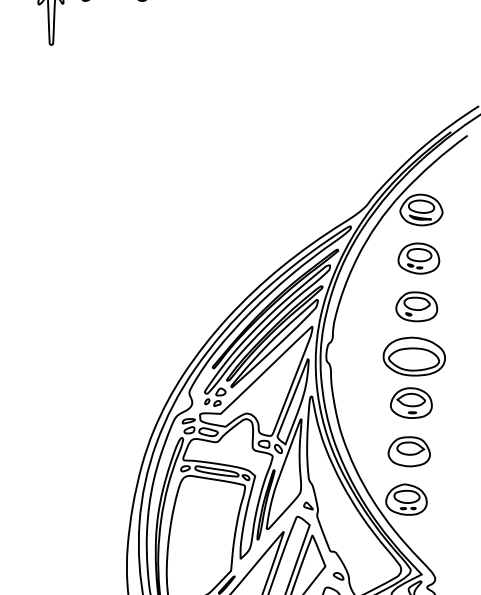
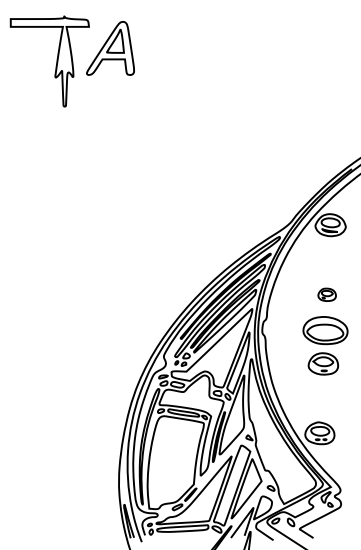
part: (418, 257) -> (328, 259), removed
part: (415, 306) -> (326, 294), size x0.6
part: (408, 451) -> (321, 398), removed

